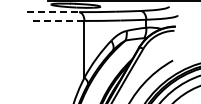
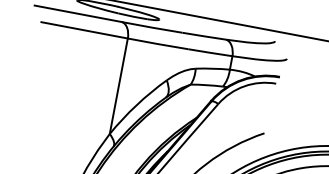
line: (53, 12) -> (78, 14), dashed -> solid
line: (58, 20) -> (84, 29), dashed -> solid

